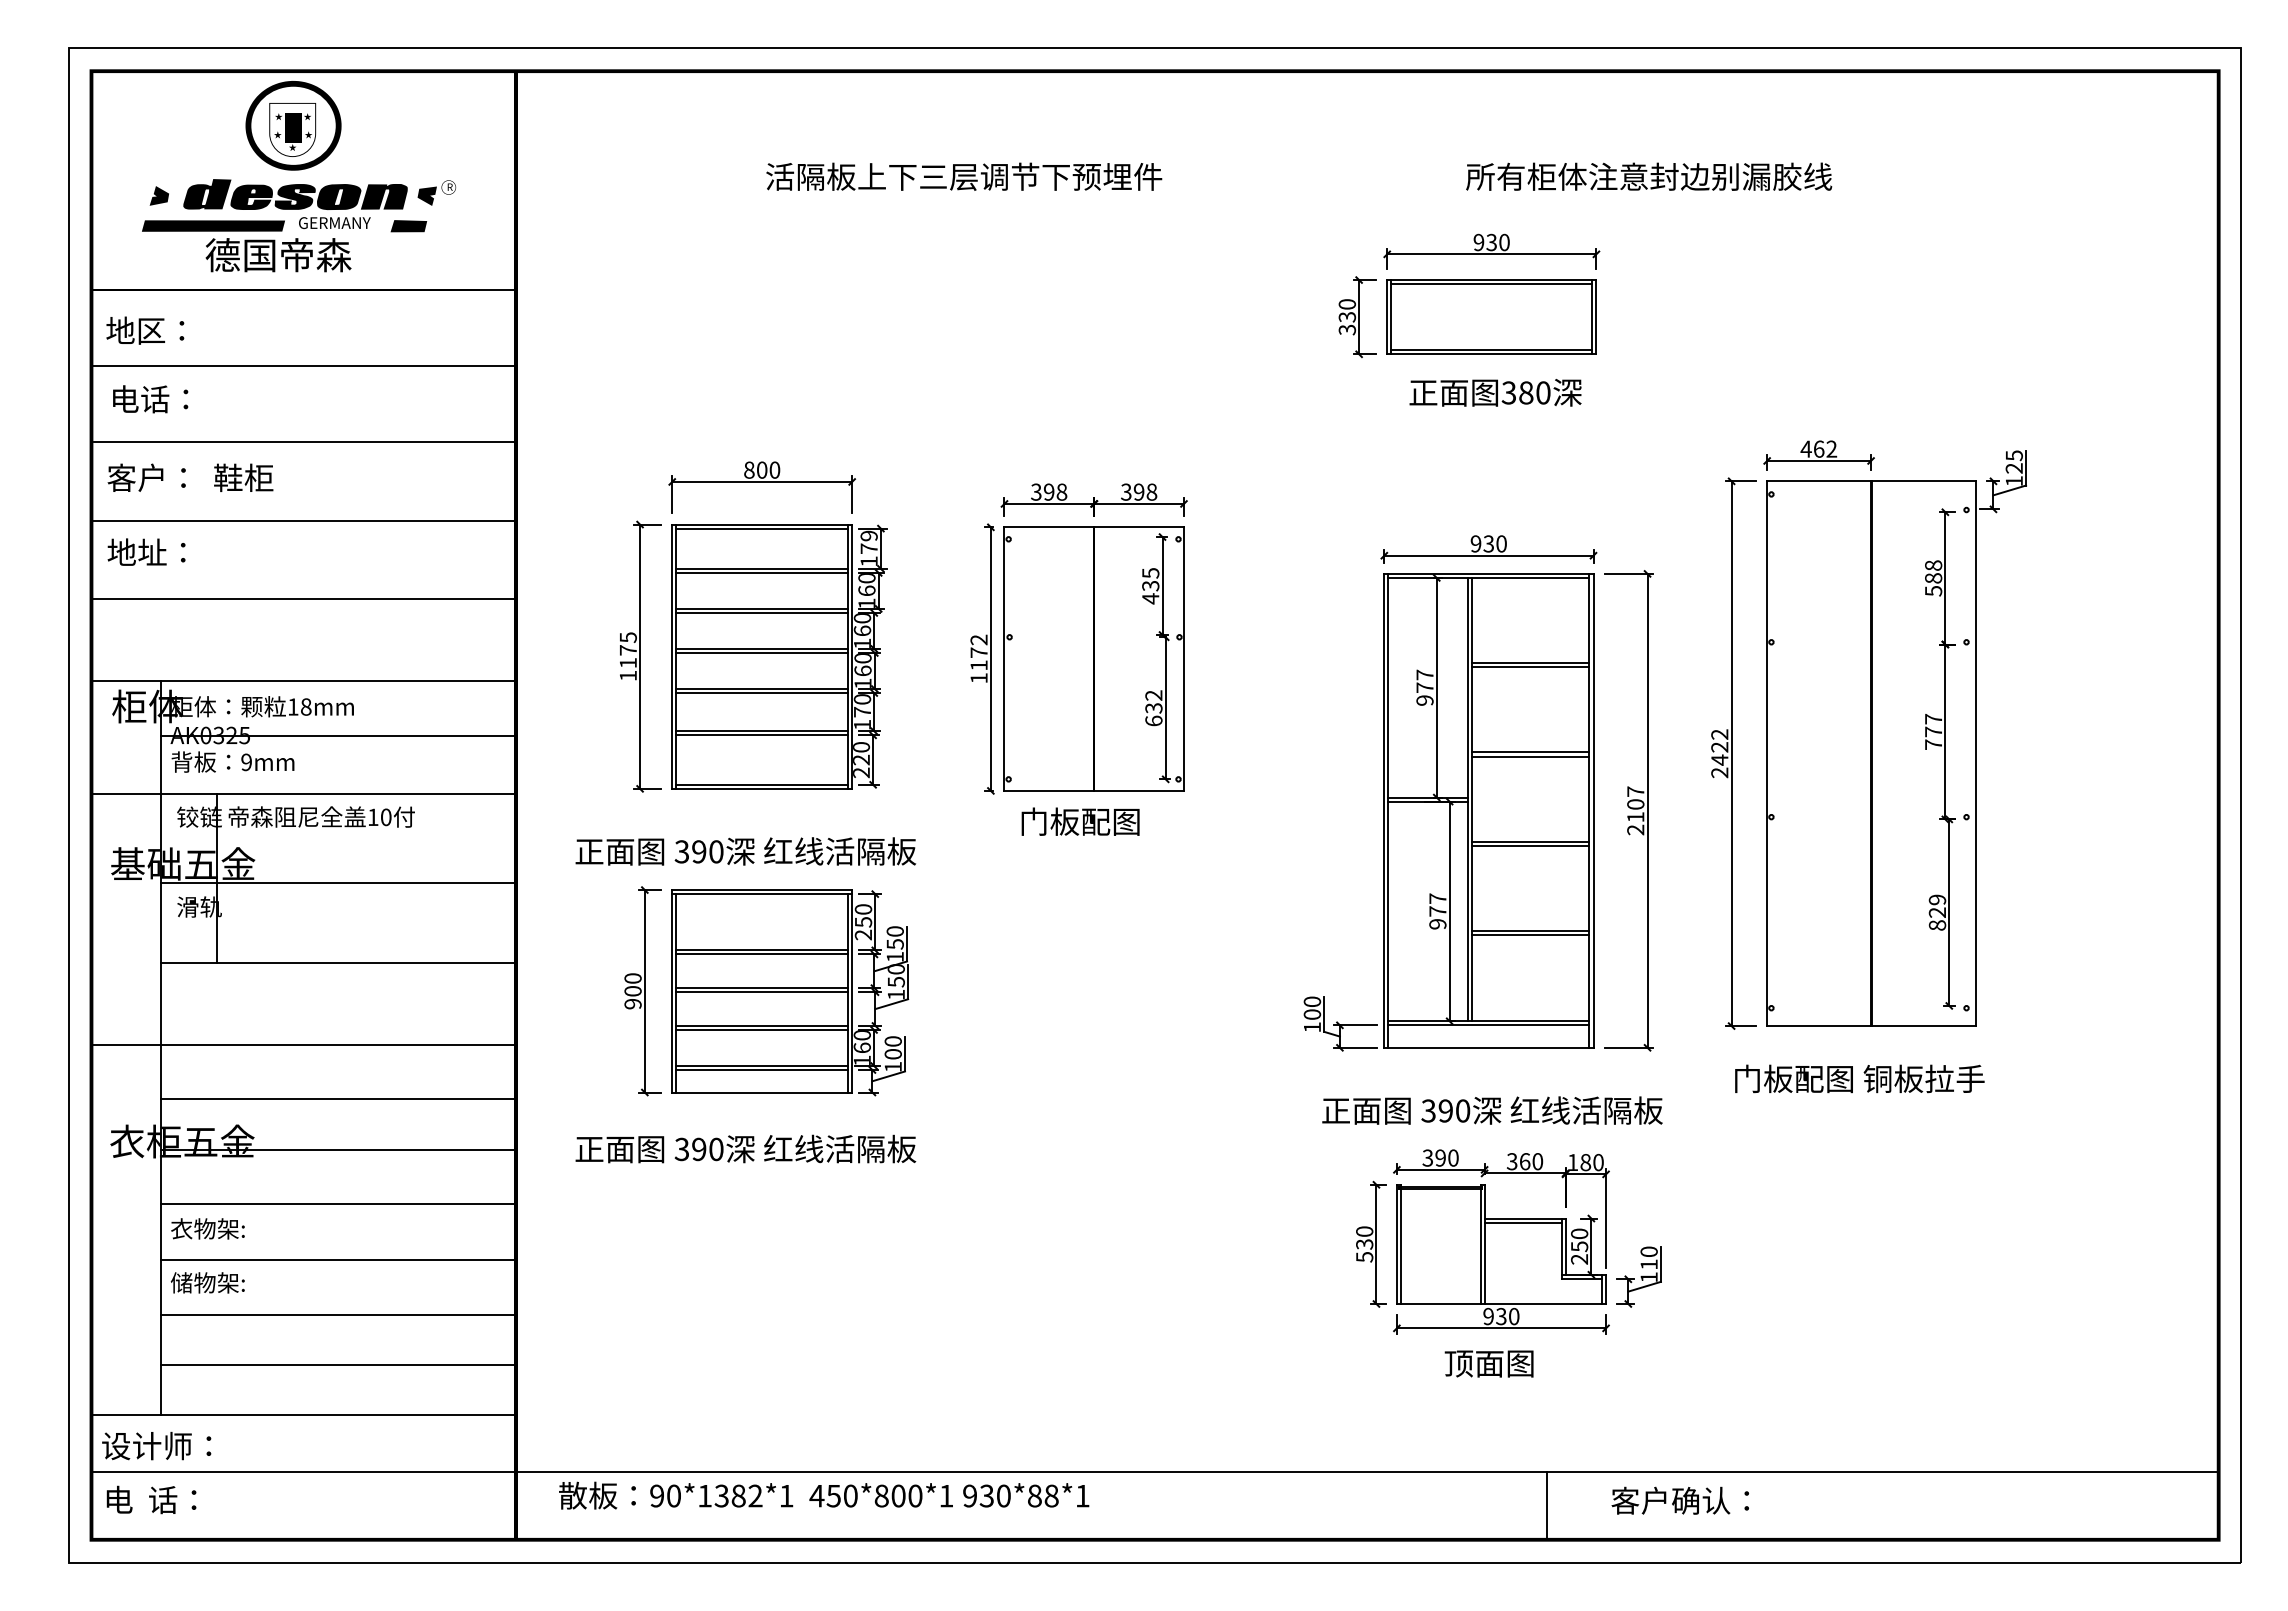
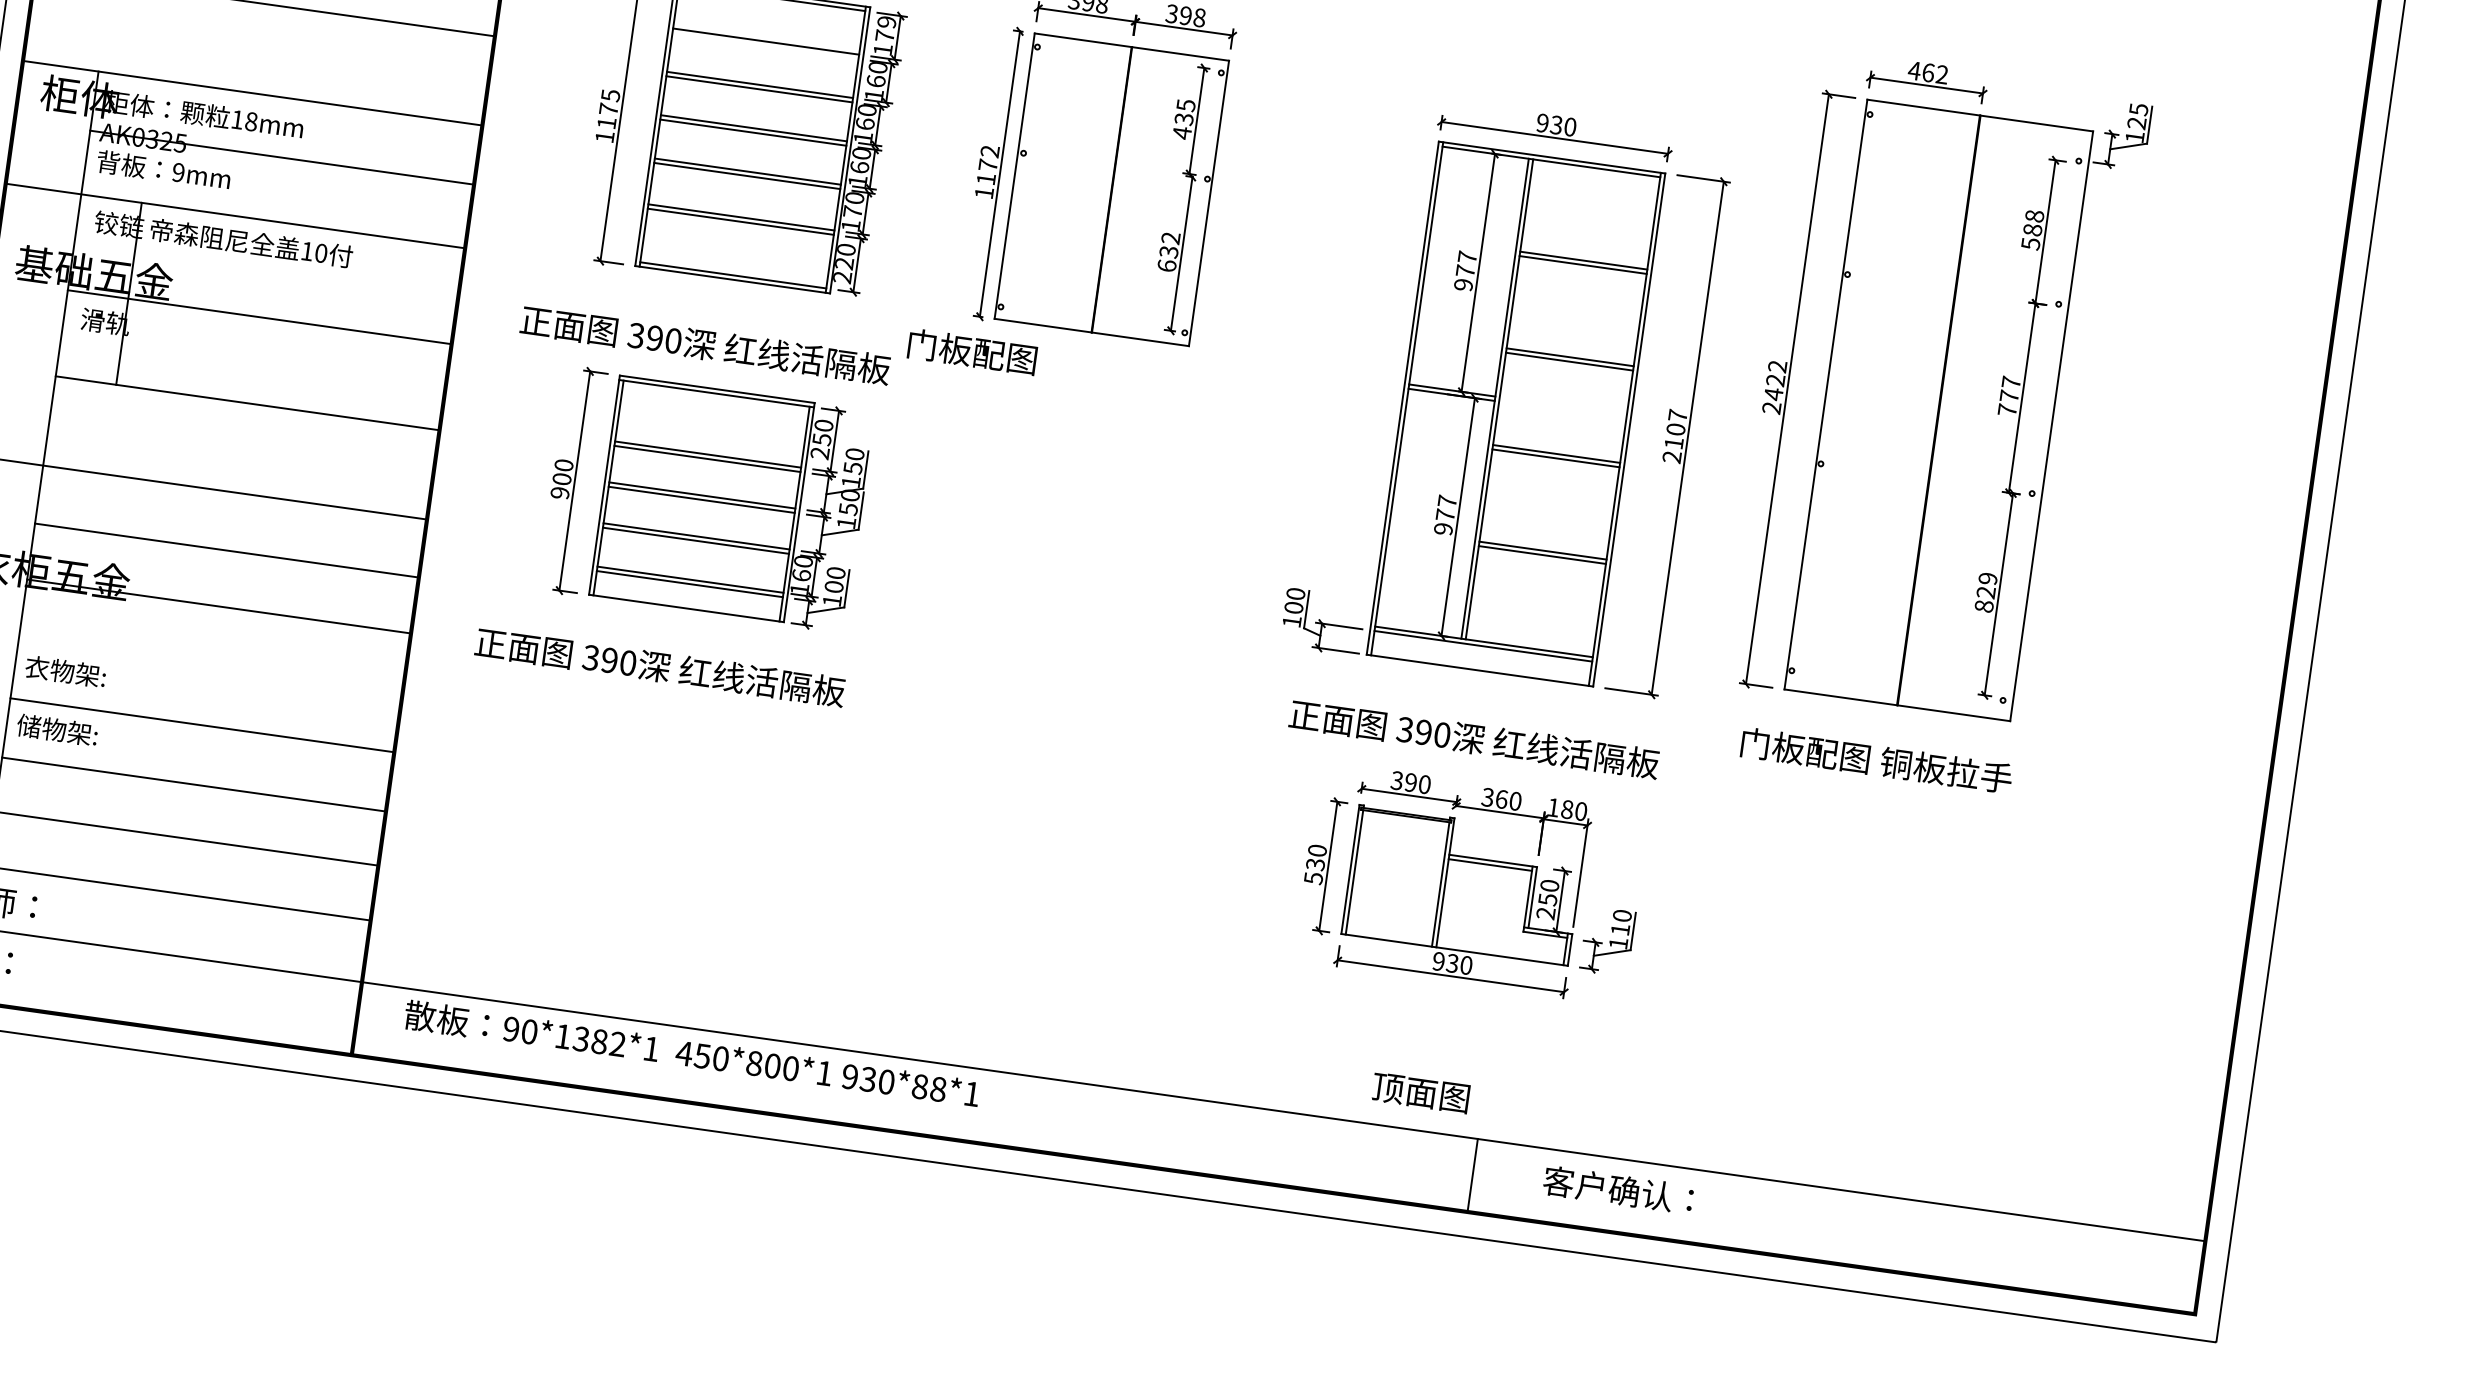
line: (762, 572) -> (765, 45), removed
text: (1080, 821) -> (972, 351), moved
line: (338, 1204) -> (210, 665), removed
text: (1488, 1363) -> (1420, 1092), moved

